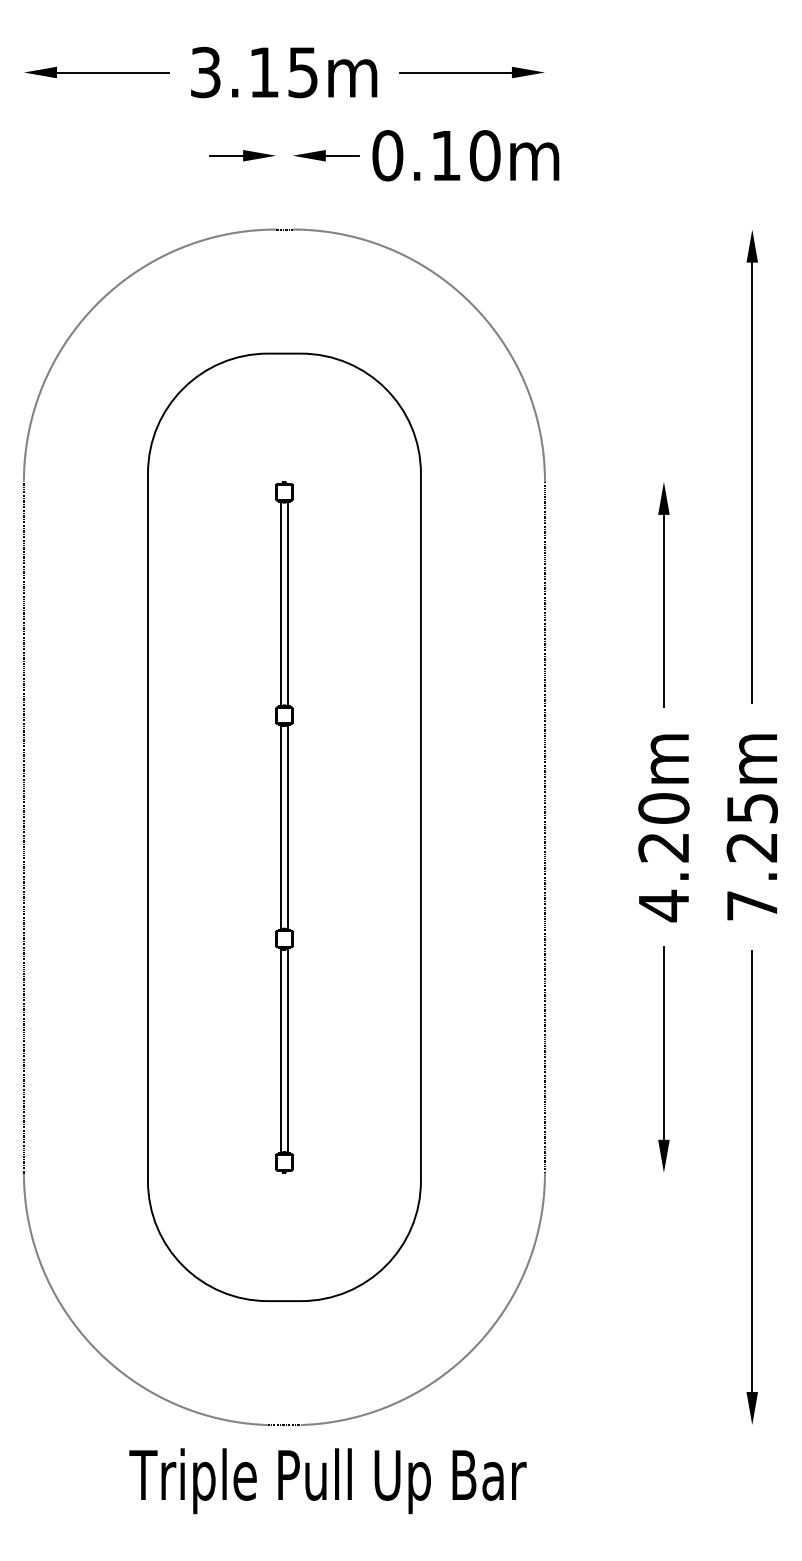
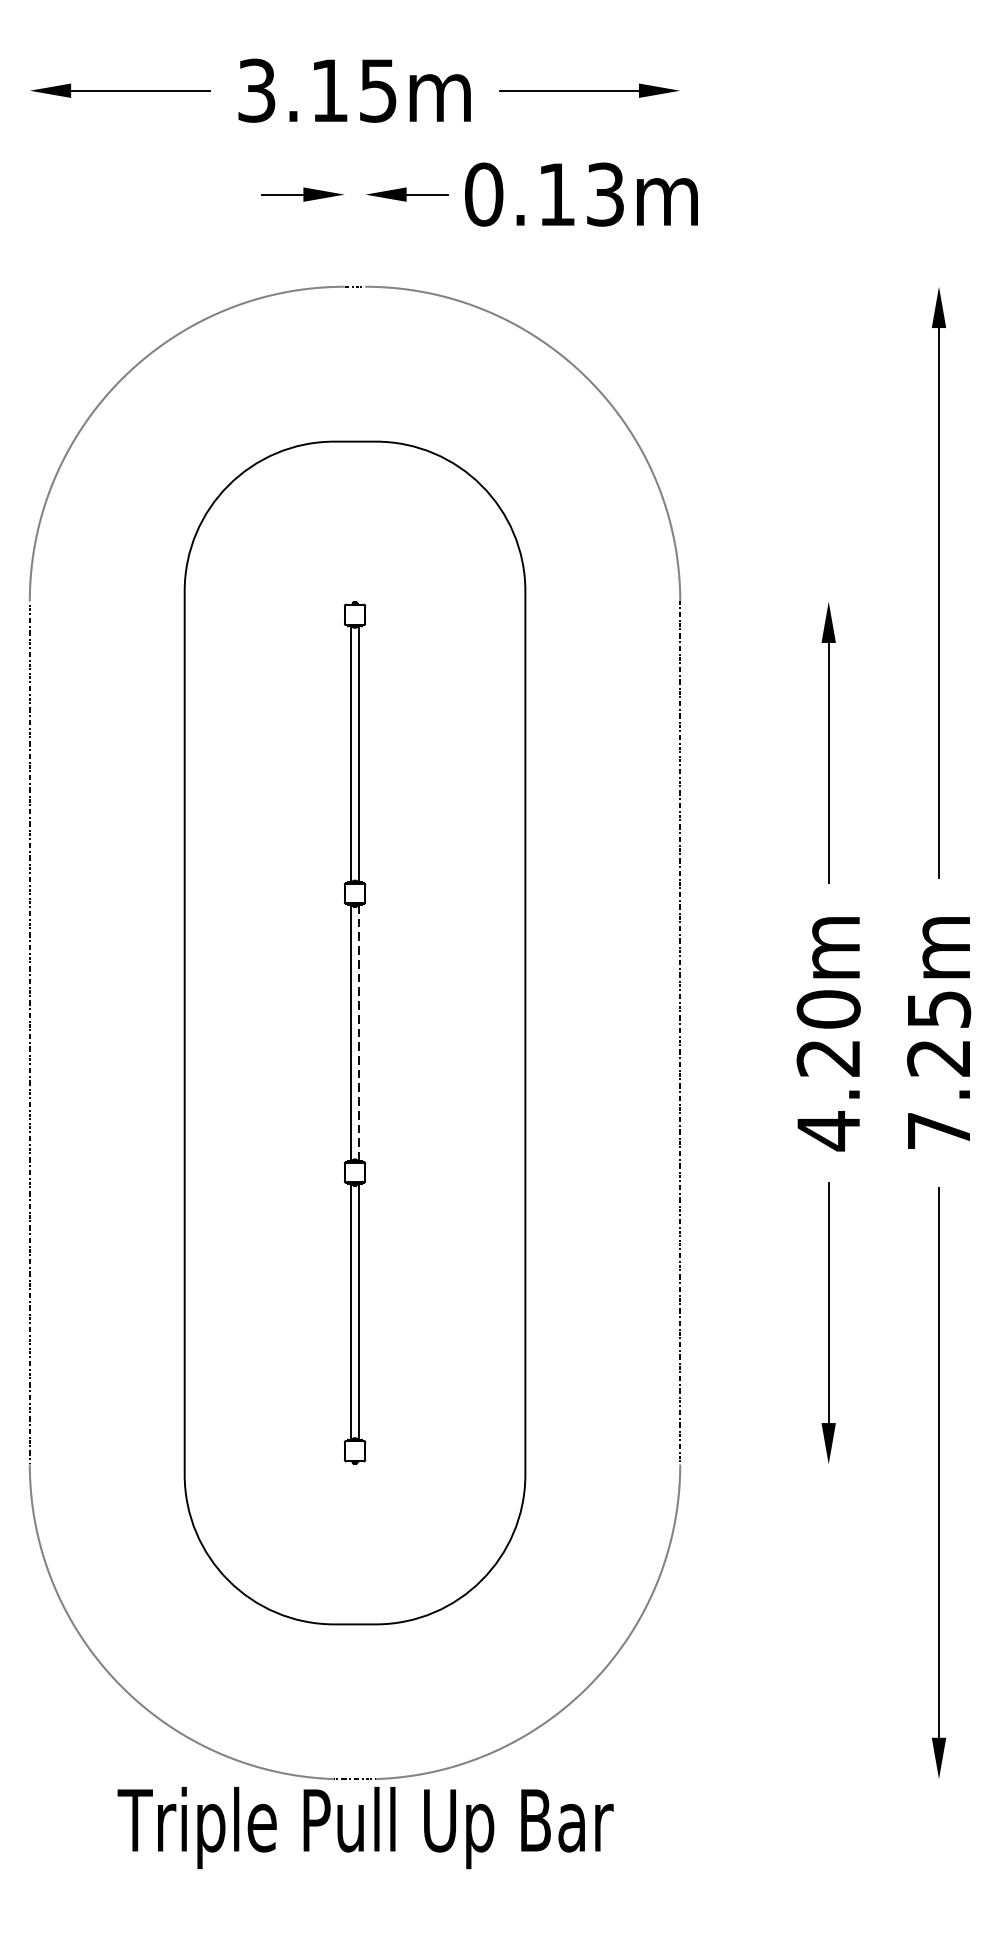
text: (484, 155) -> (604, 194), 0.10m -> 0.13m
line: (287, 826) -> (358, 1031), solid -> dashed
text: (327, 1481) -> (365, 1828), moved

